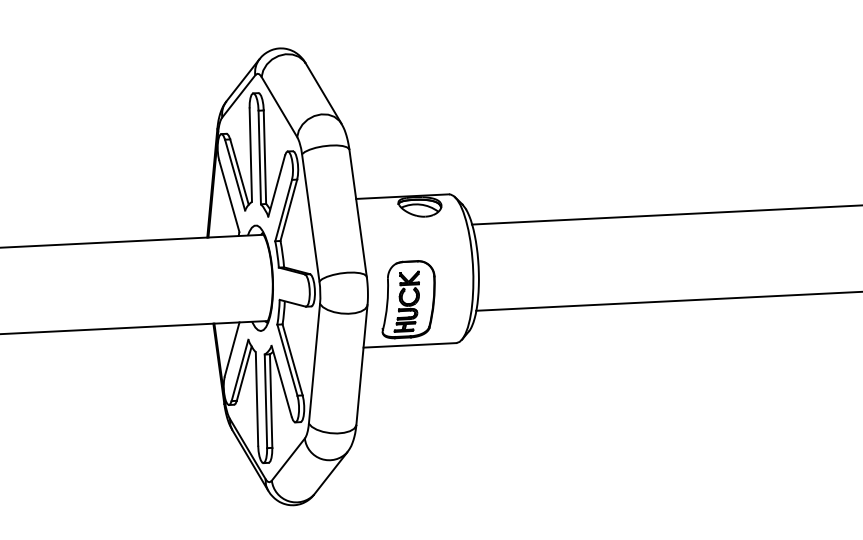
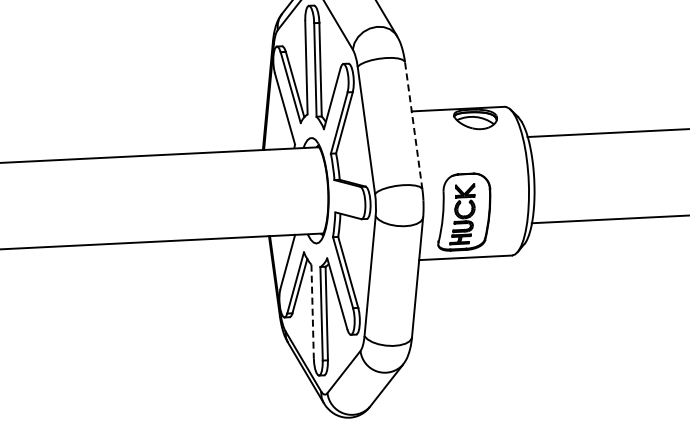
line: (358, 212) -> (414, 124), solid -> dashed
line: (257, 398) -> (313, 310), solid -> dashed

